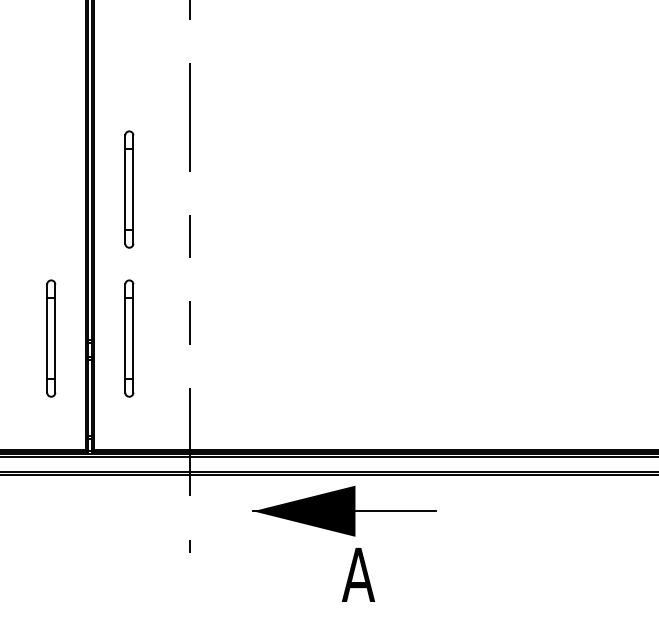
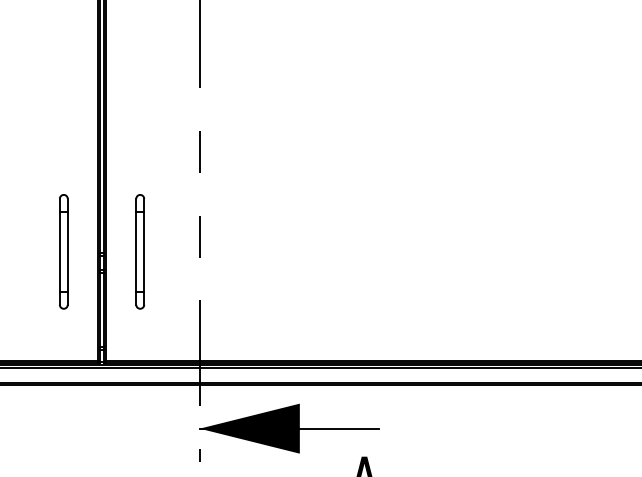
part: (129, 189) -> (140, 105), removed
part: (344, 511) -> (289, 428), moved

